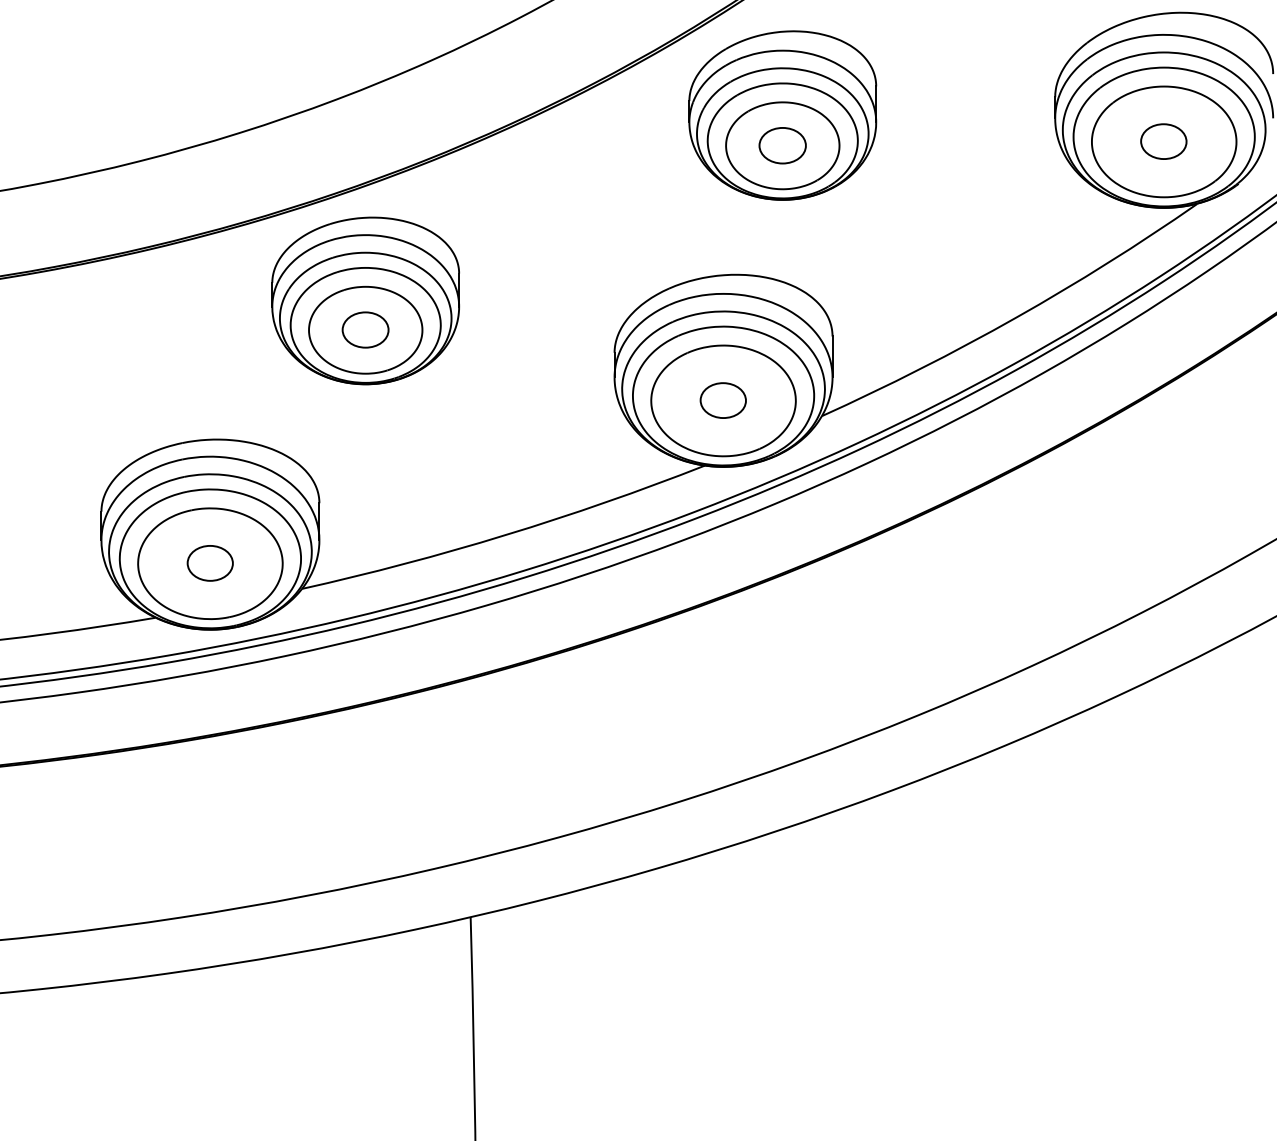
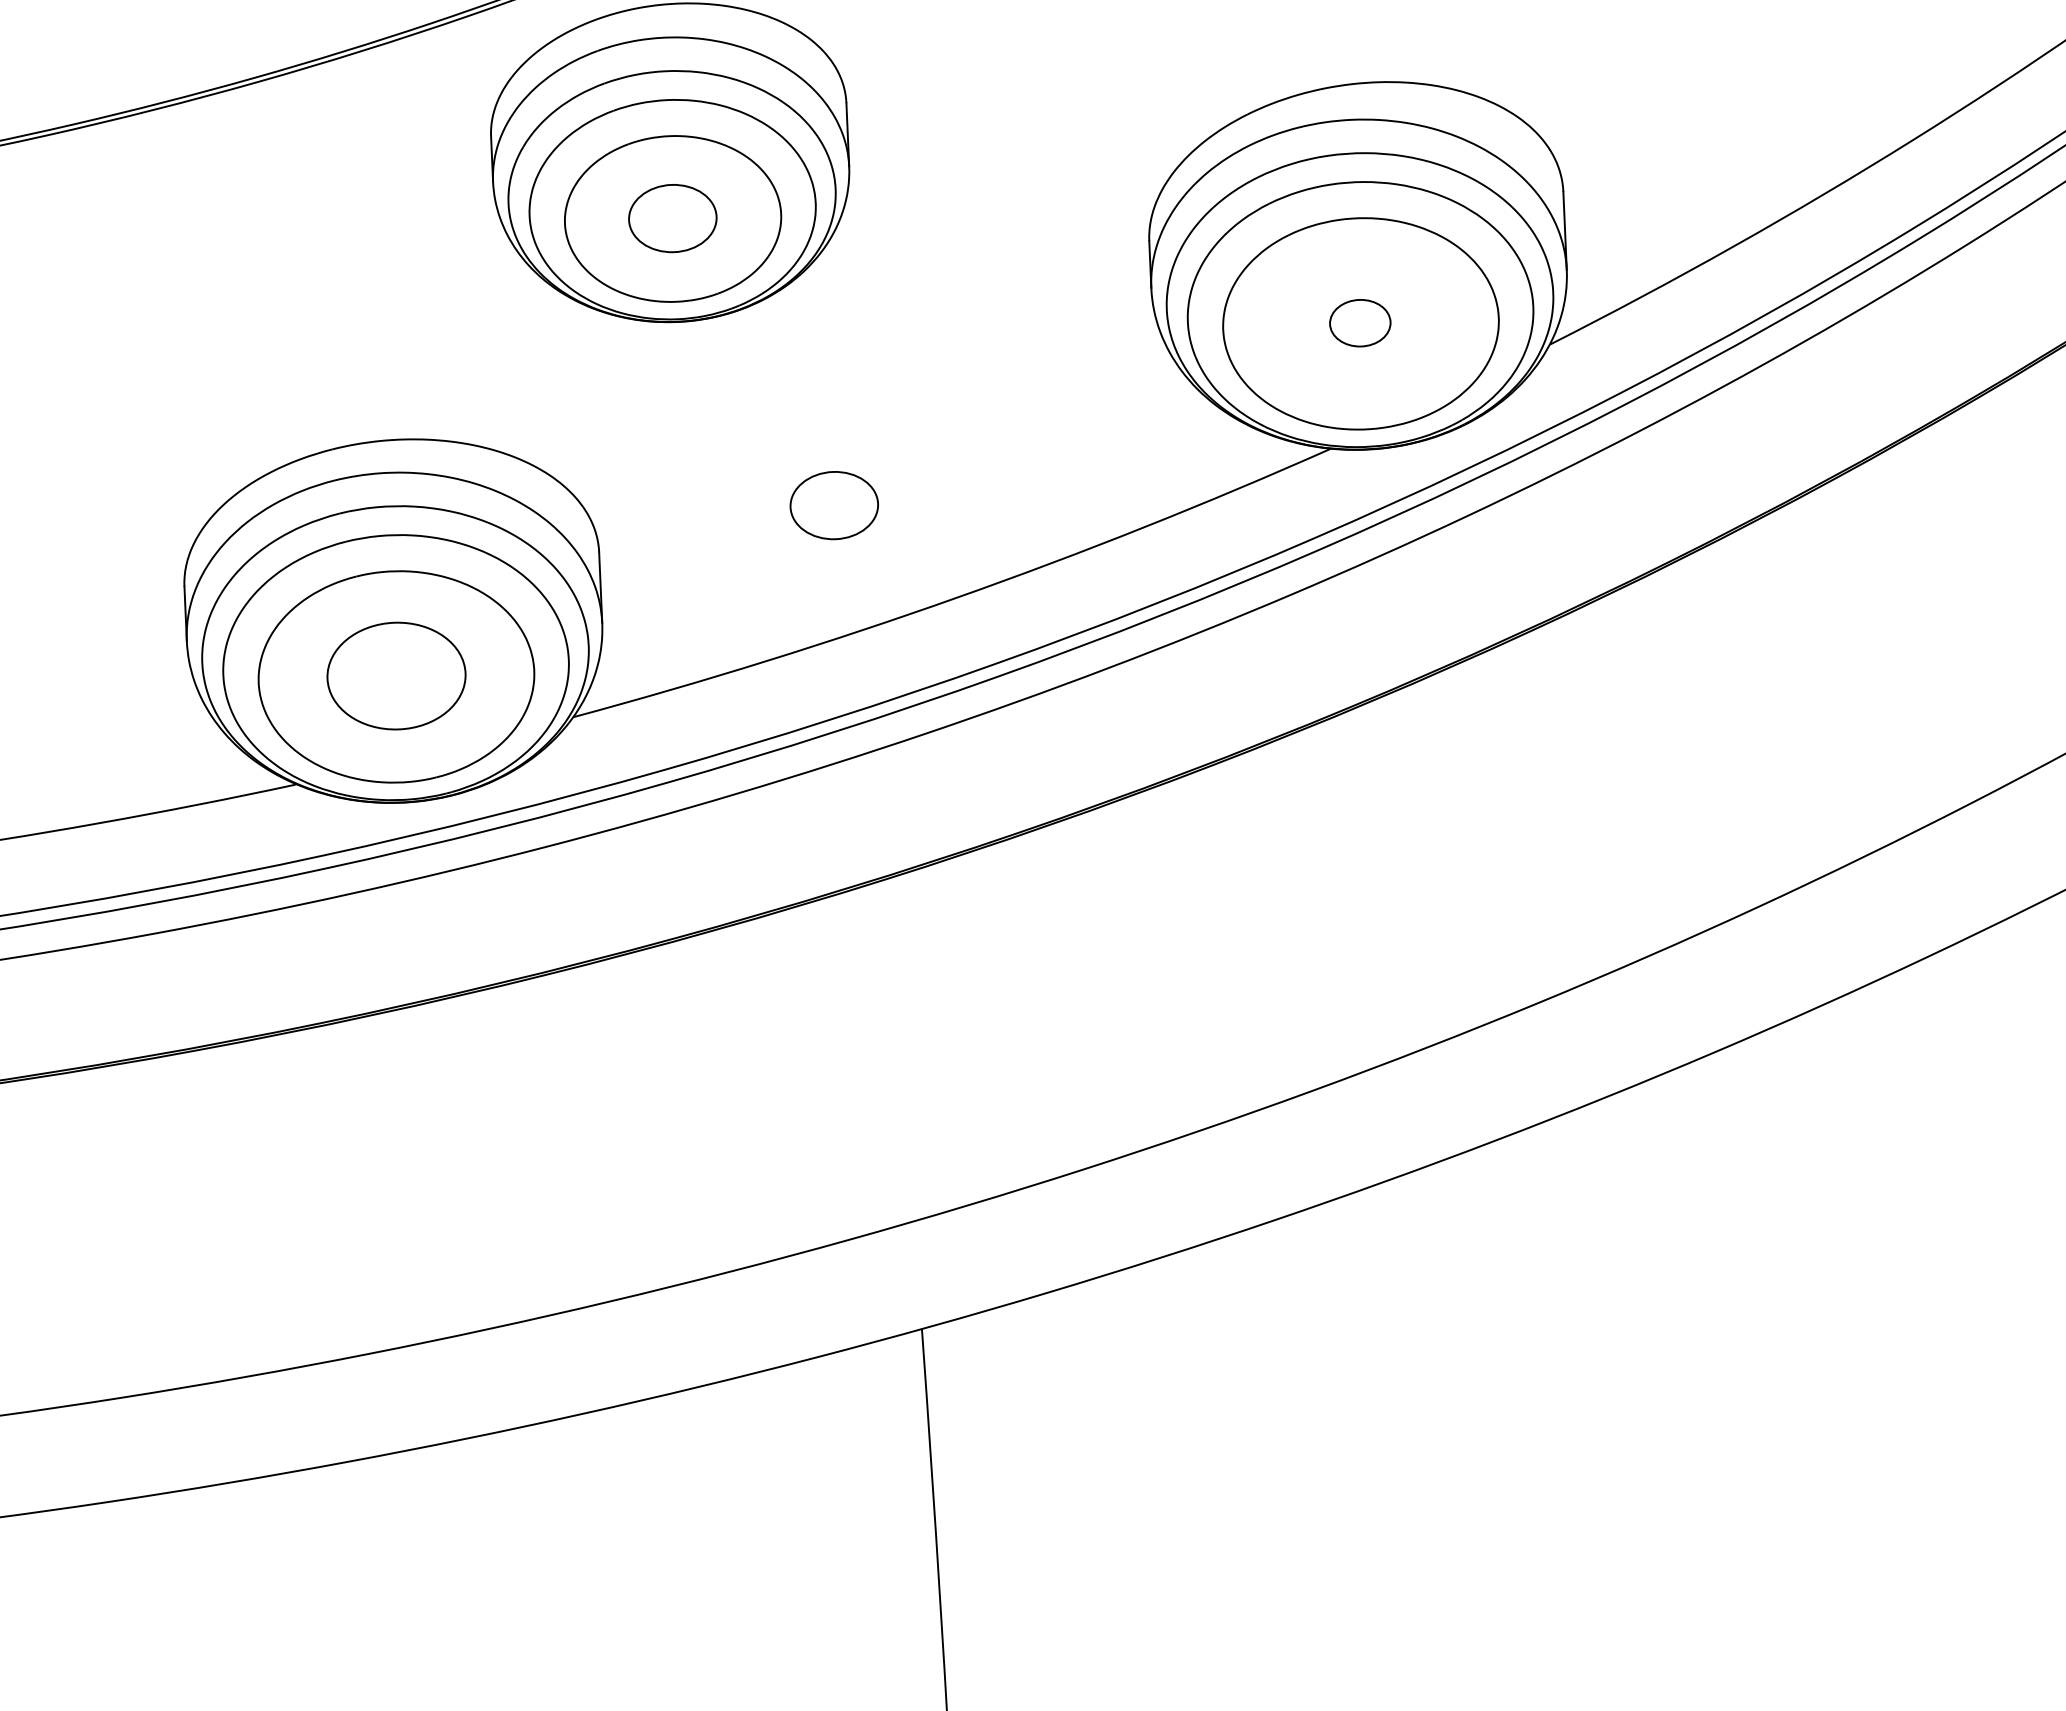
part: (722, 400) -> (1358, 323), size x0.7
part: (443, 483) -> (834, 504), added
part: (209, 563) -> (394, 676), size x1.6

